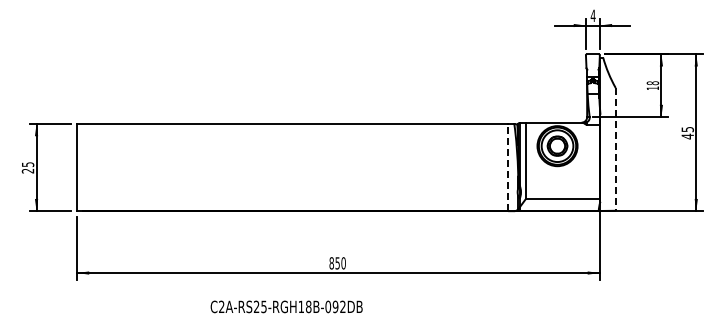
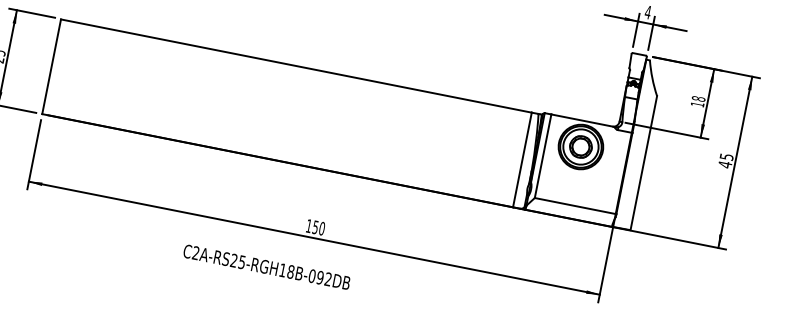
line: (615, 149) -> (643, 163), dashed -> solid
line: (508, 167) -> (522, 159), dashed -> solid
text: (331, 263) -> (308, 226), 850 -> 150
text: (286, 306) -> (266, 266), moved

